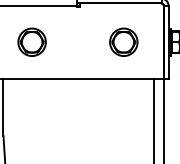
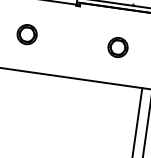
part: (31, 41) -> (26, 33), size x0.7
part: (123, 41) -> (117, 46), size x0.7

